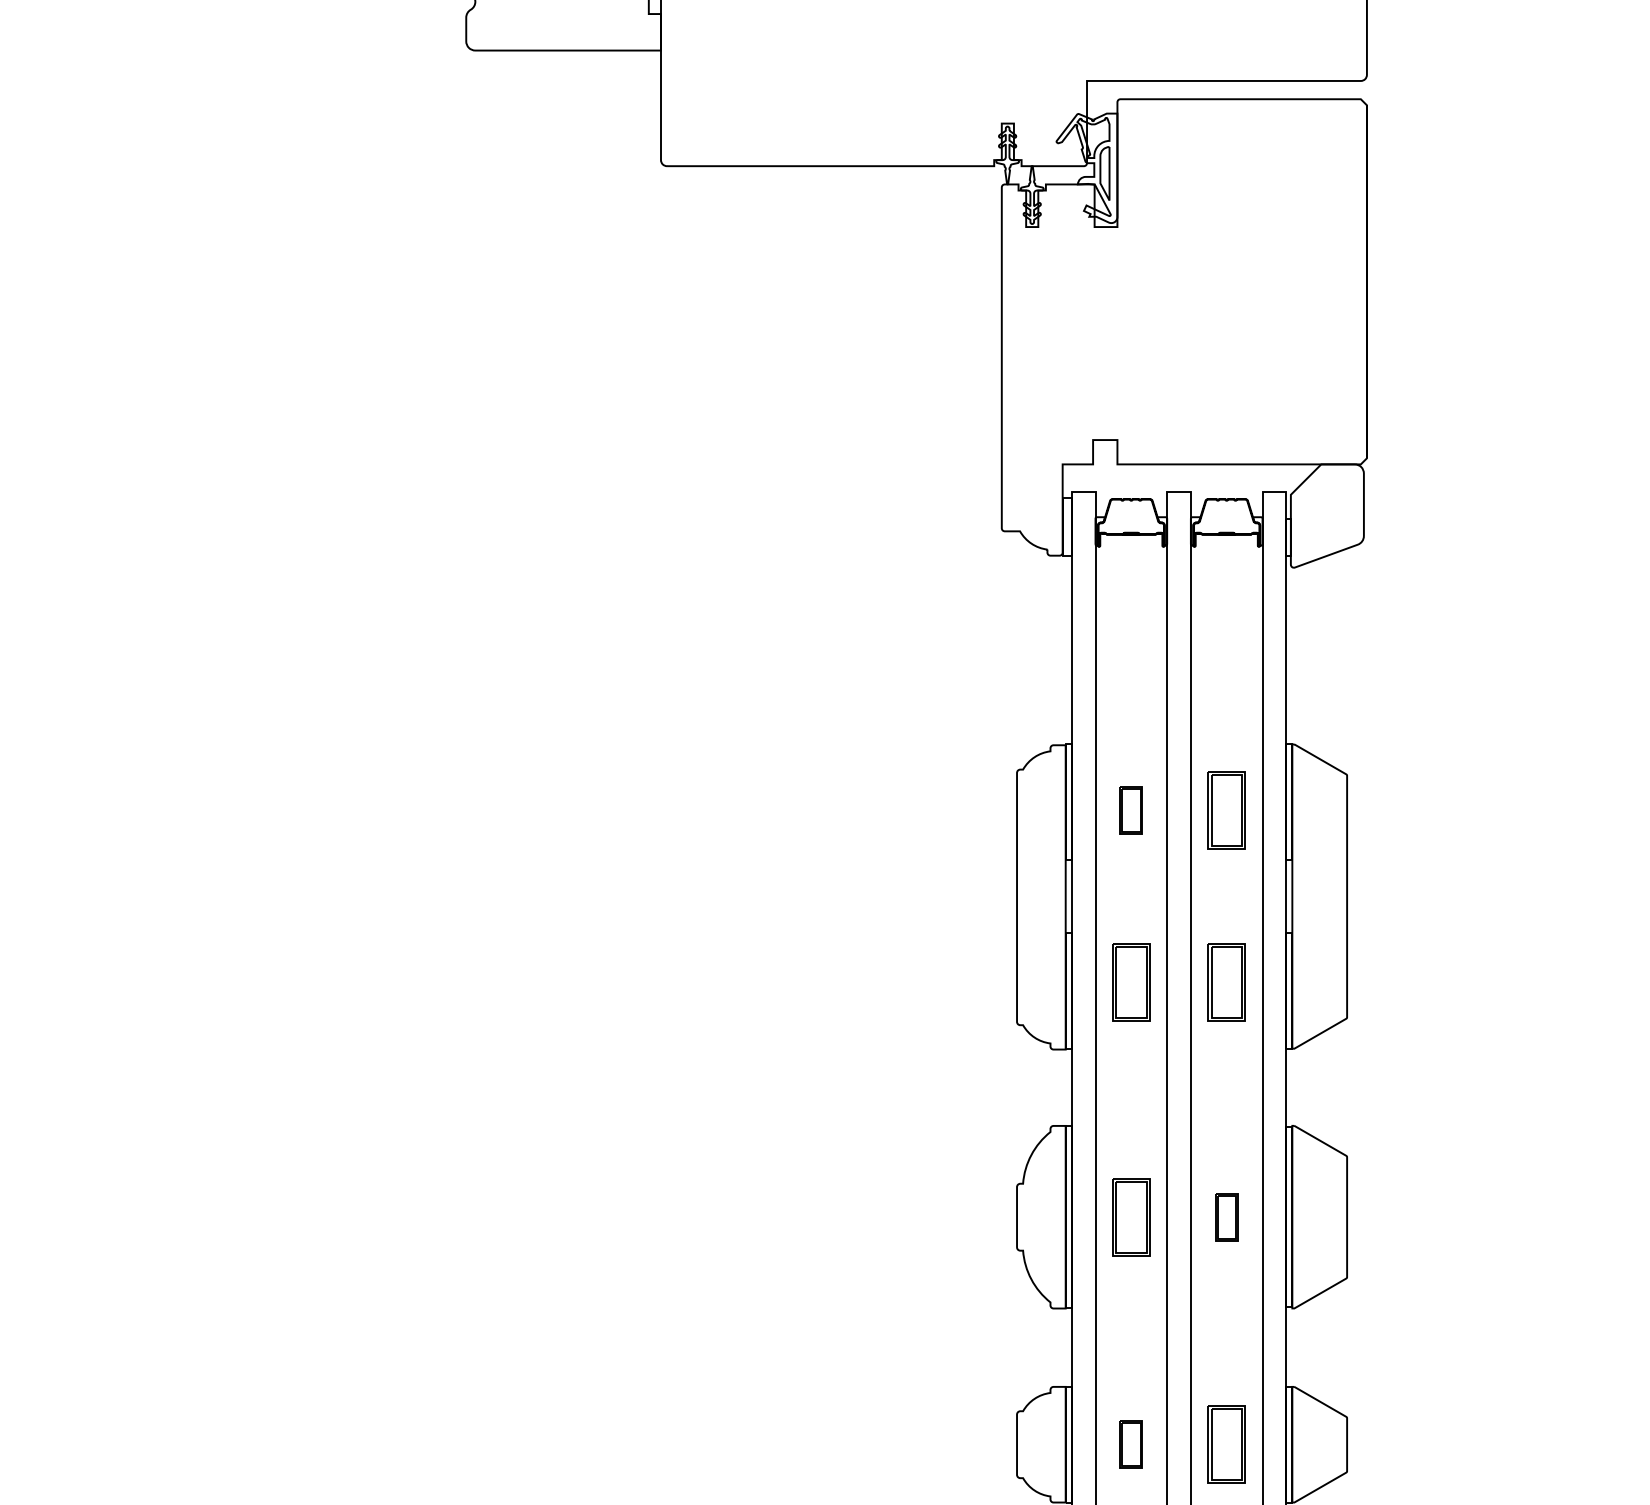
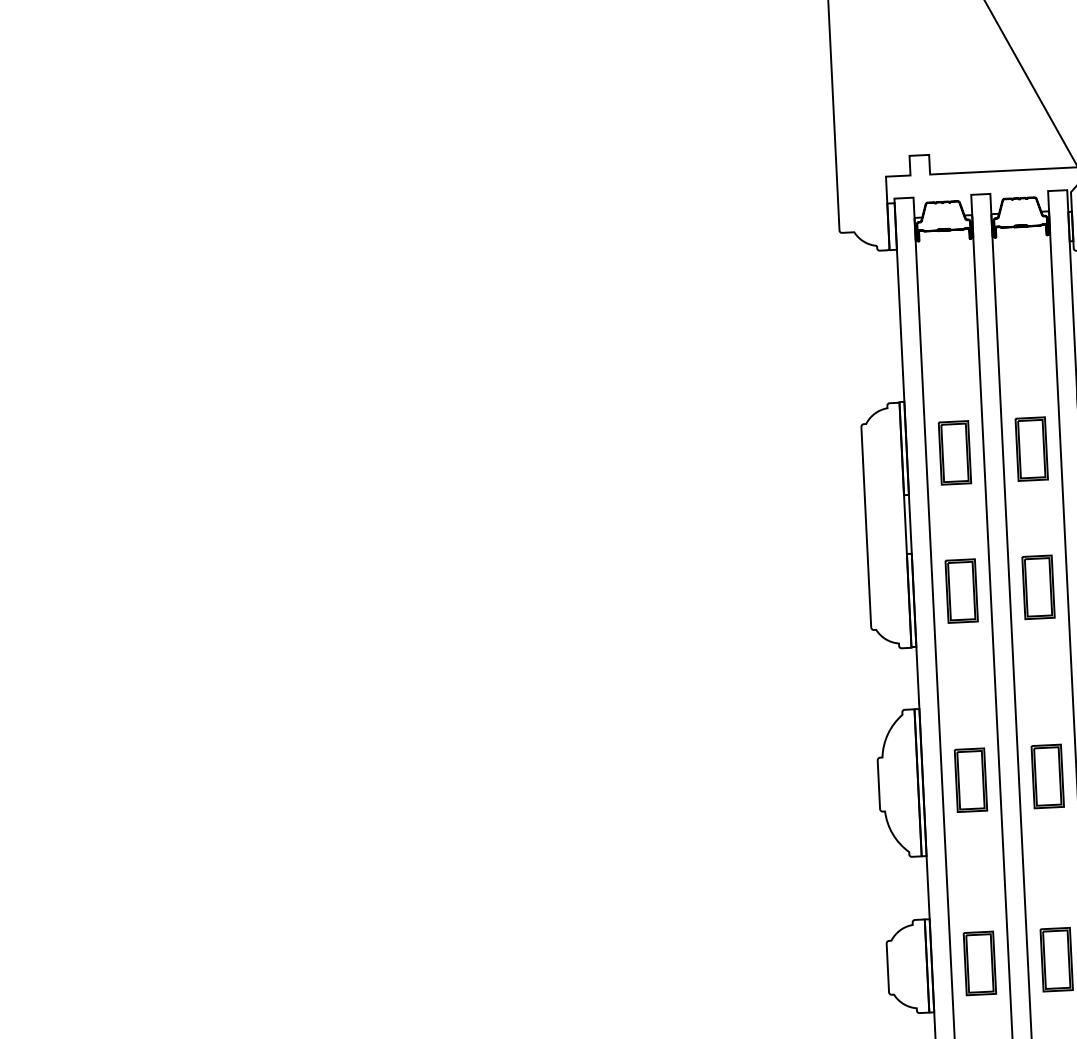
part: (1131, 810) -> (955, 452), size x1.67
part: (1226, 1217) -> (1047, 776), size x1.67
part: (1131, 1444) -> (980, 963), size x1.67

